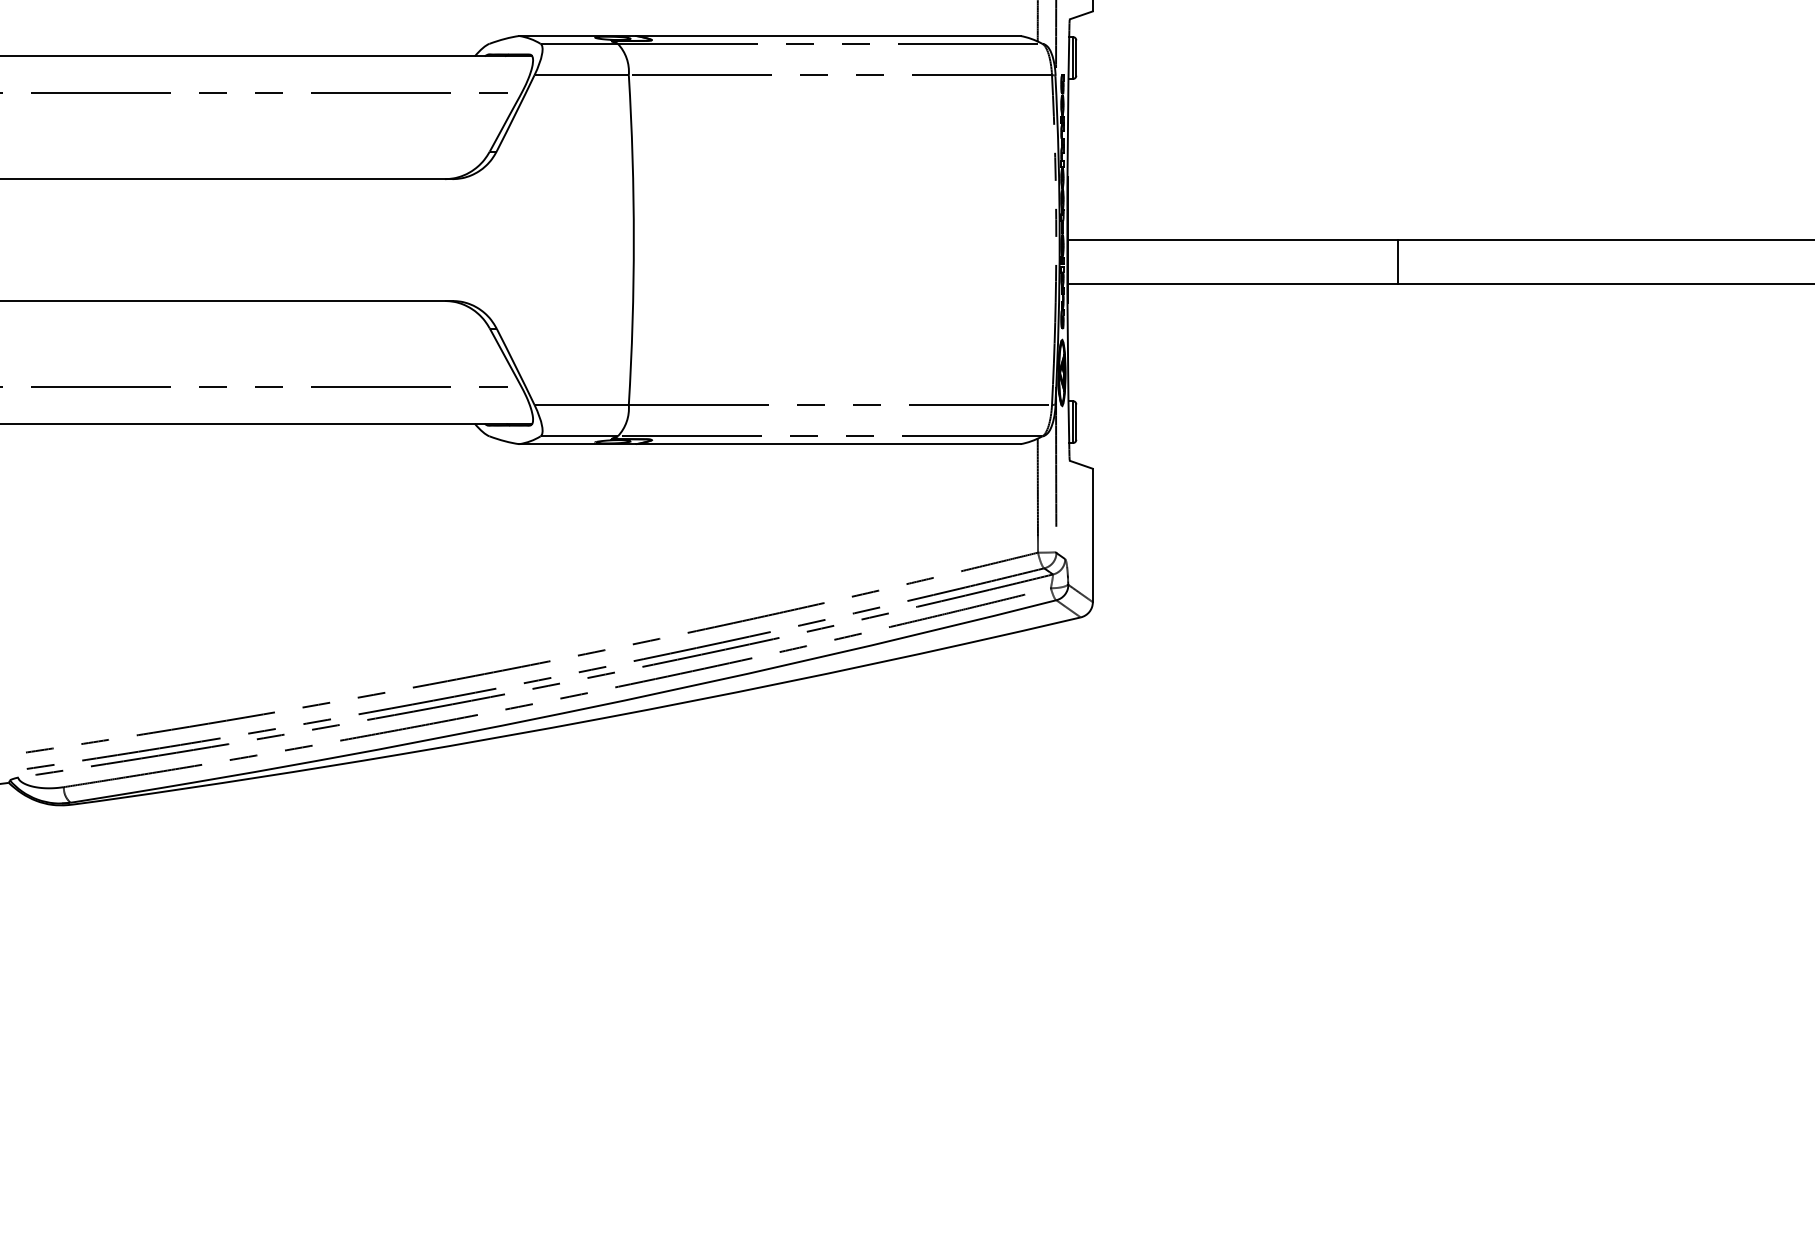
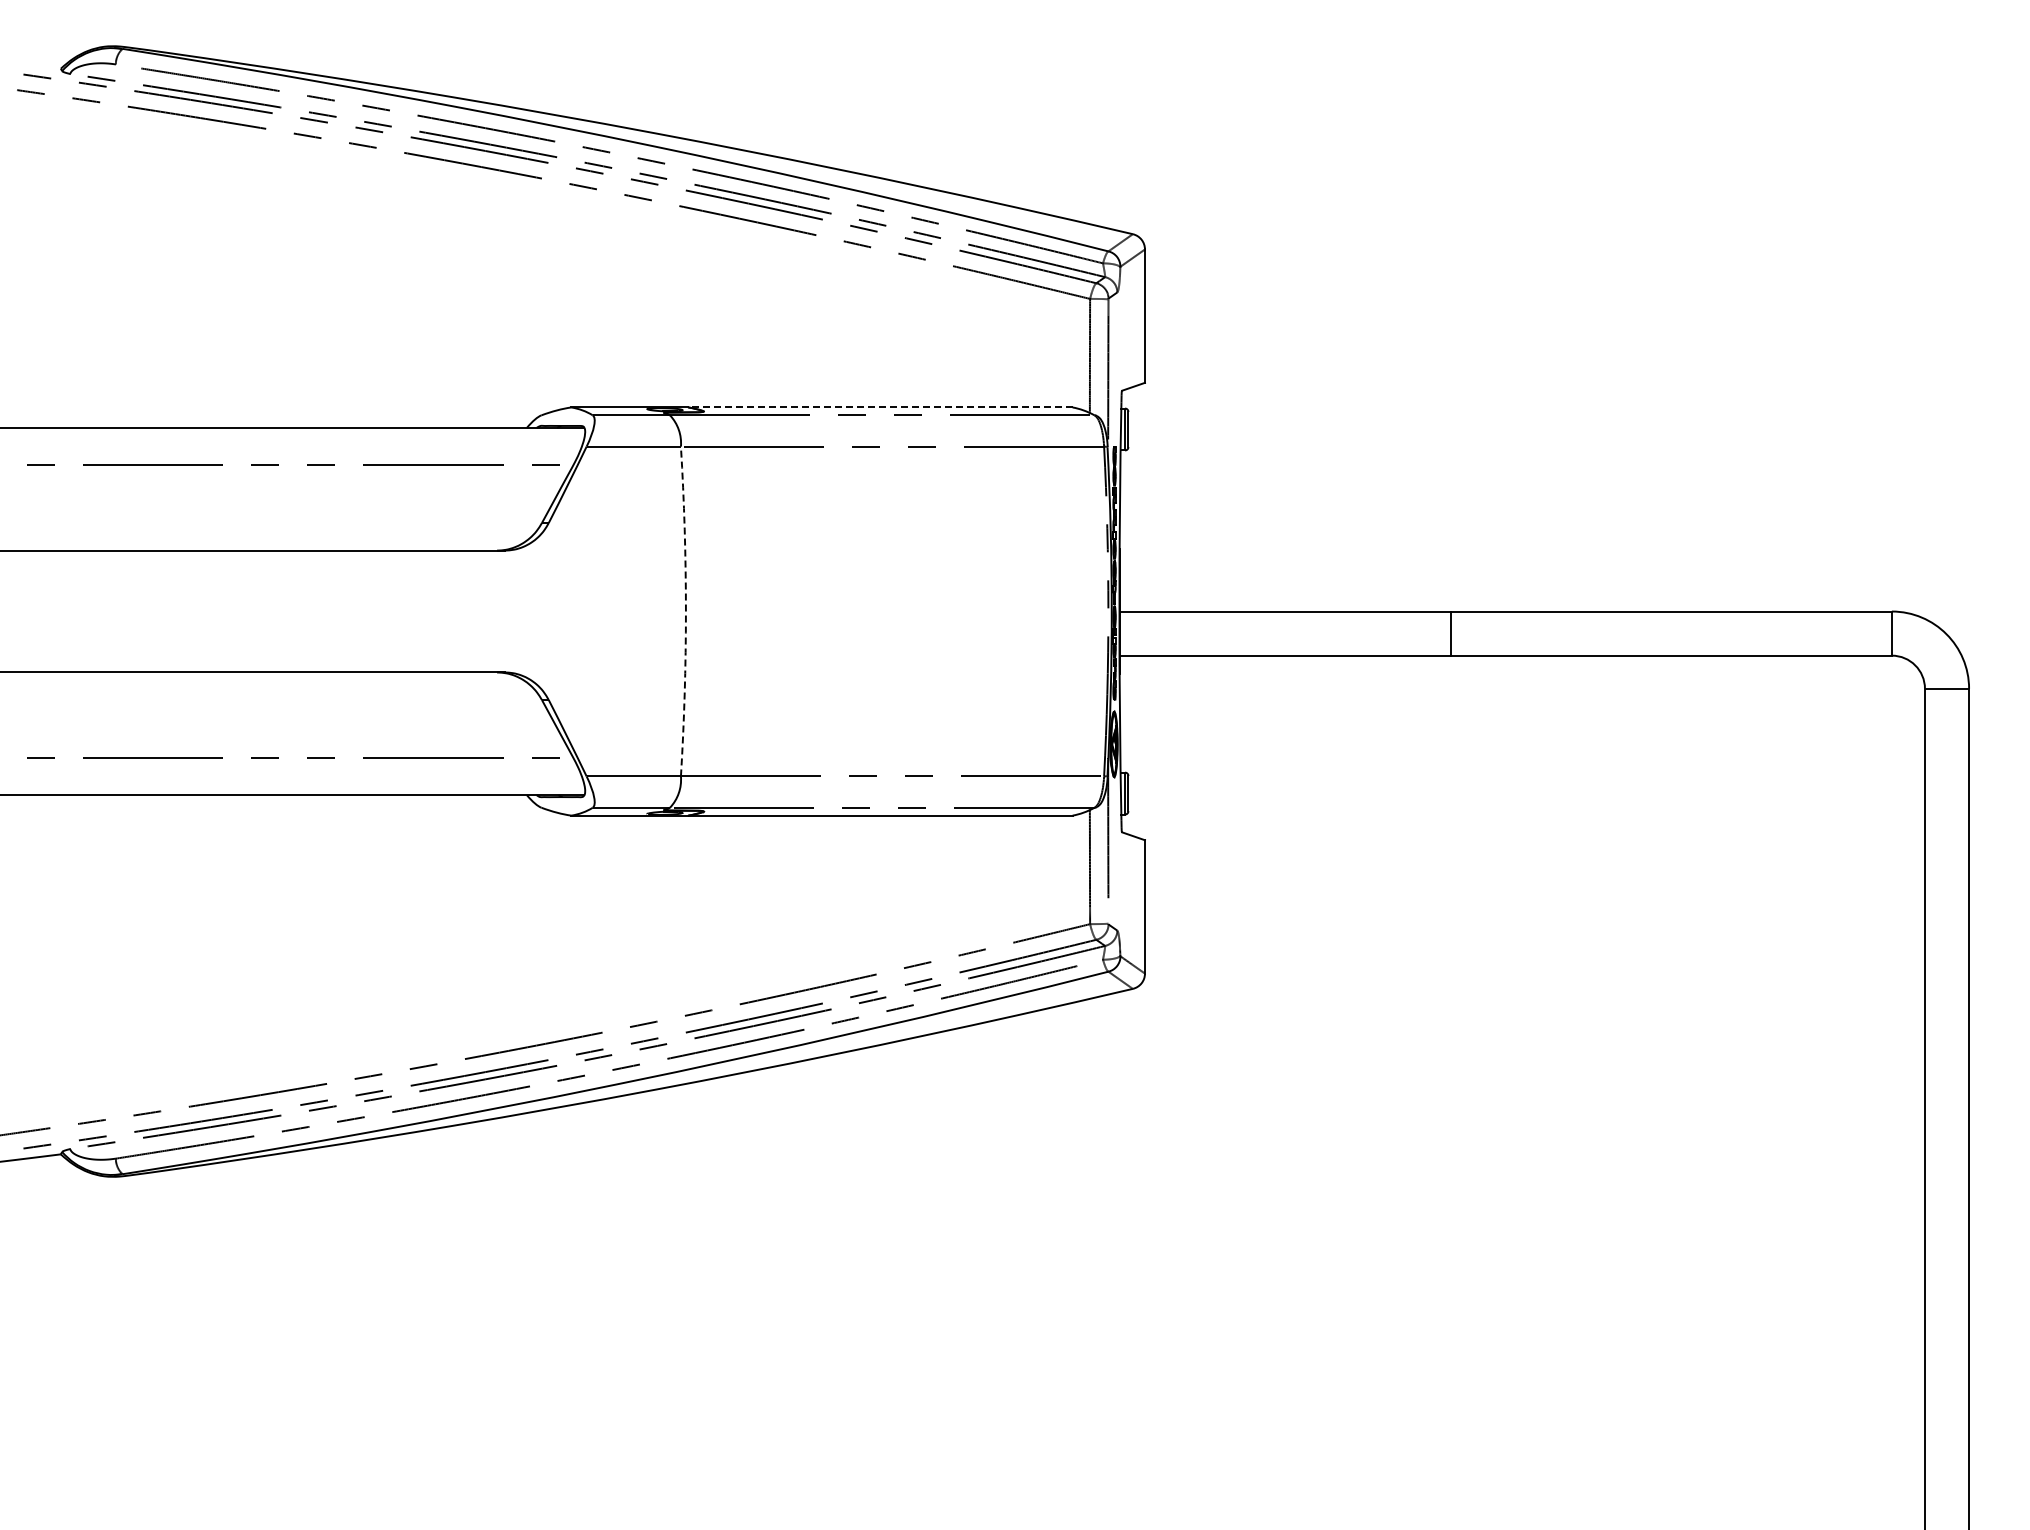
line: (828, 36) -> (880, 407), solid -> dashed
arc: (633, 240) -> (685, 611), solid -> dashed

